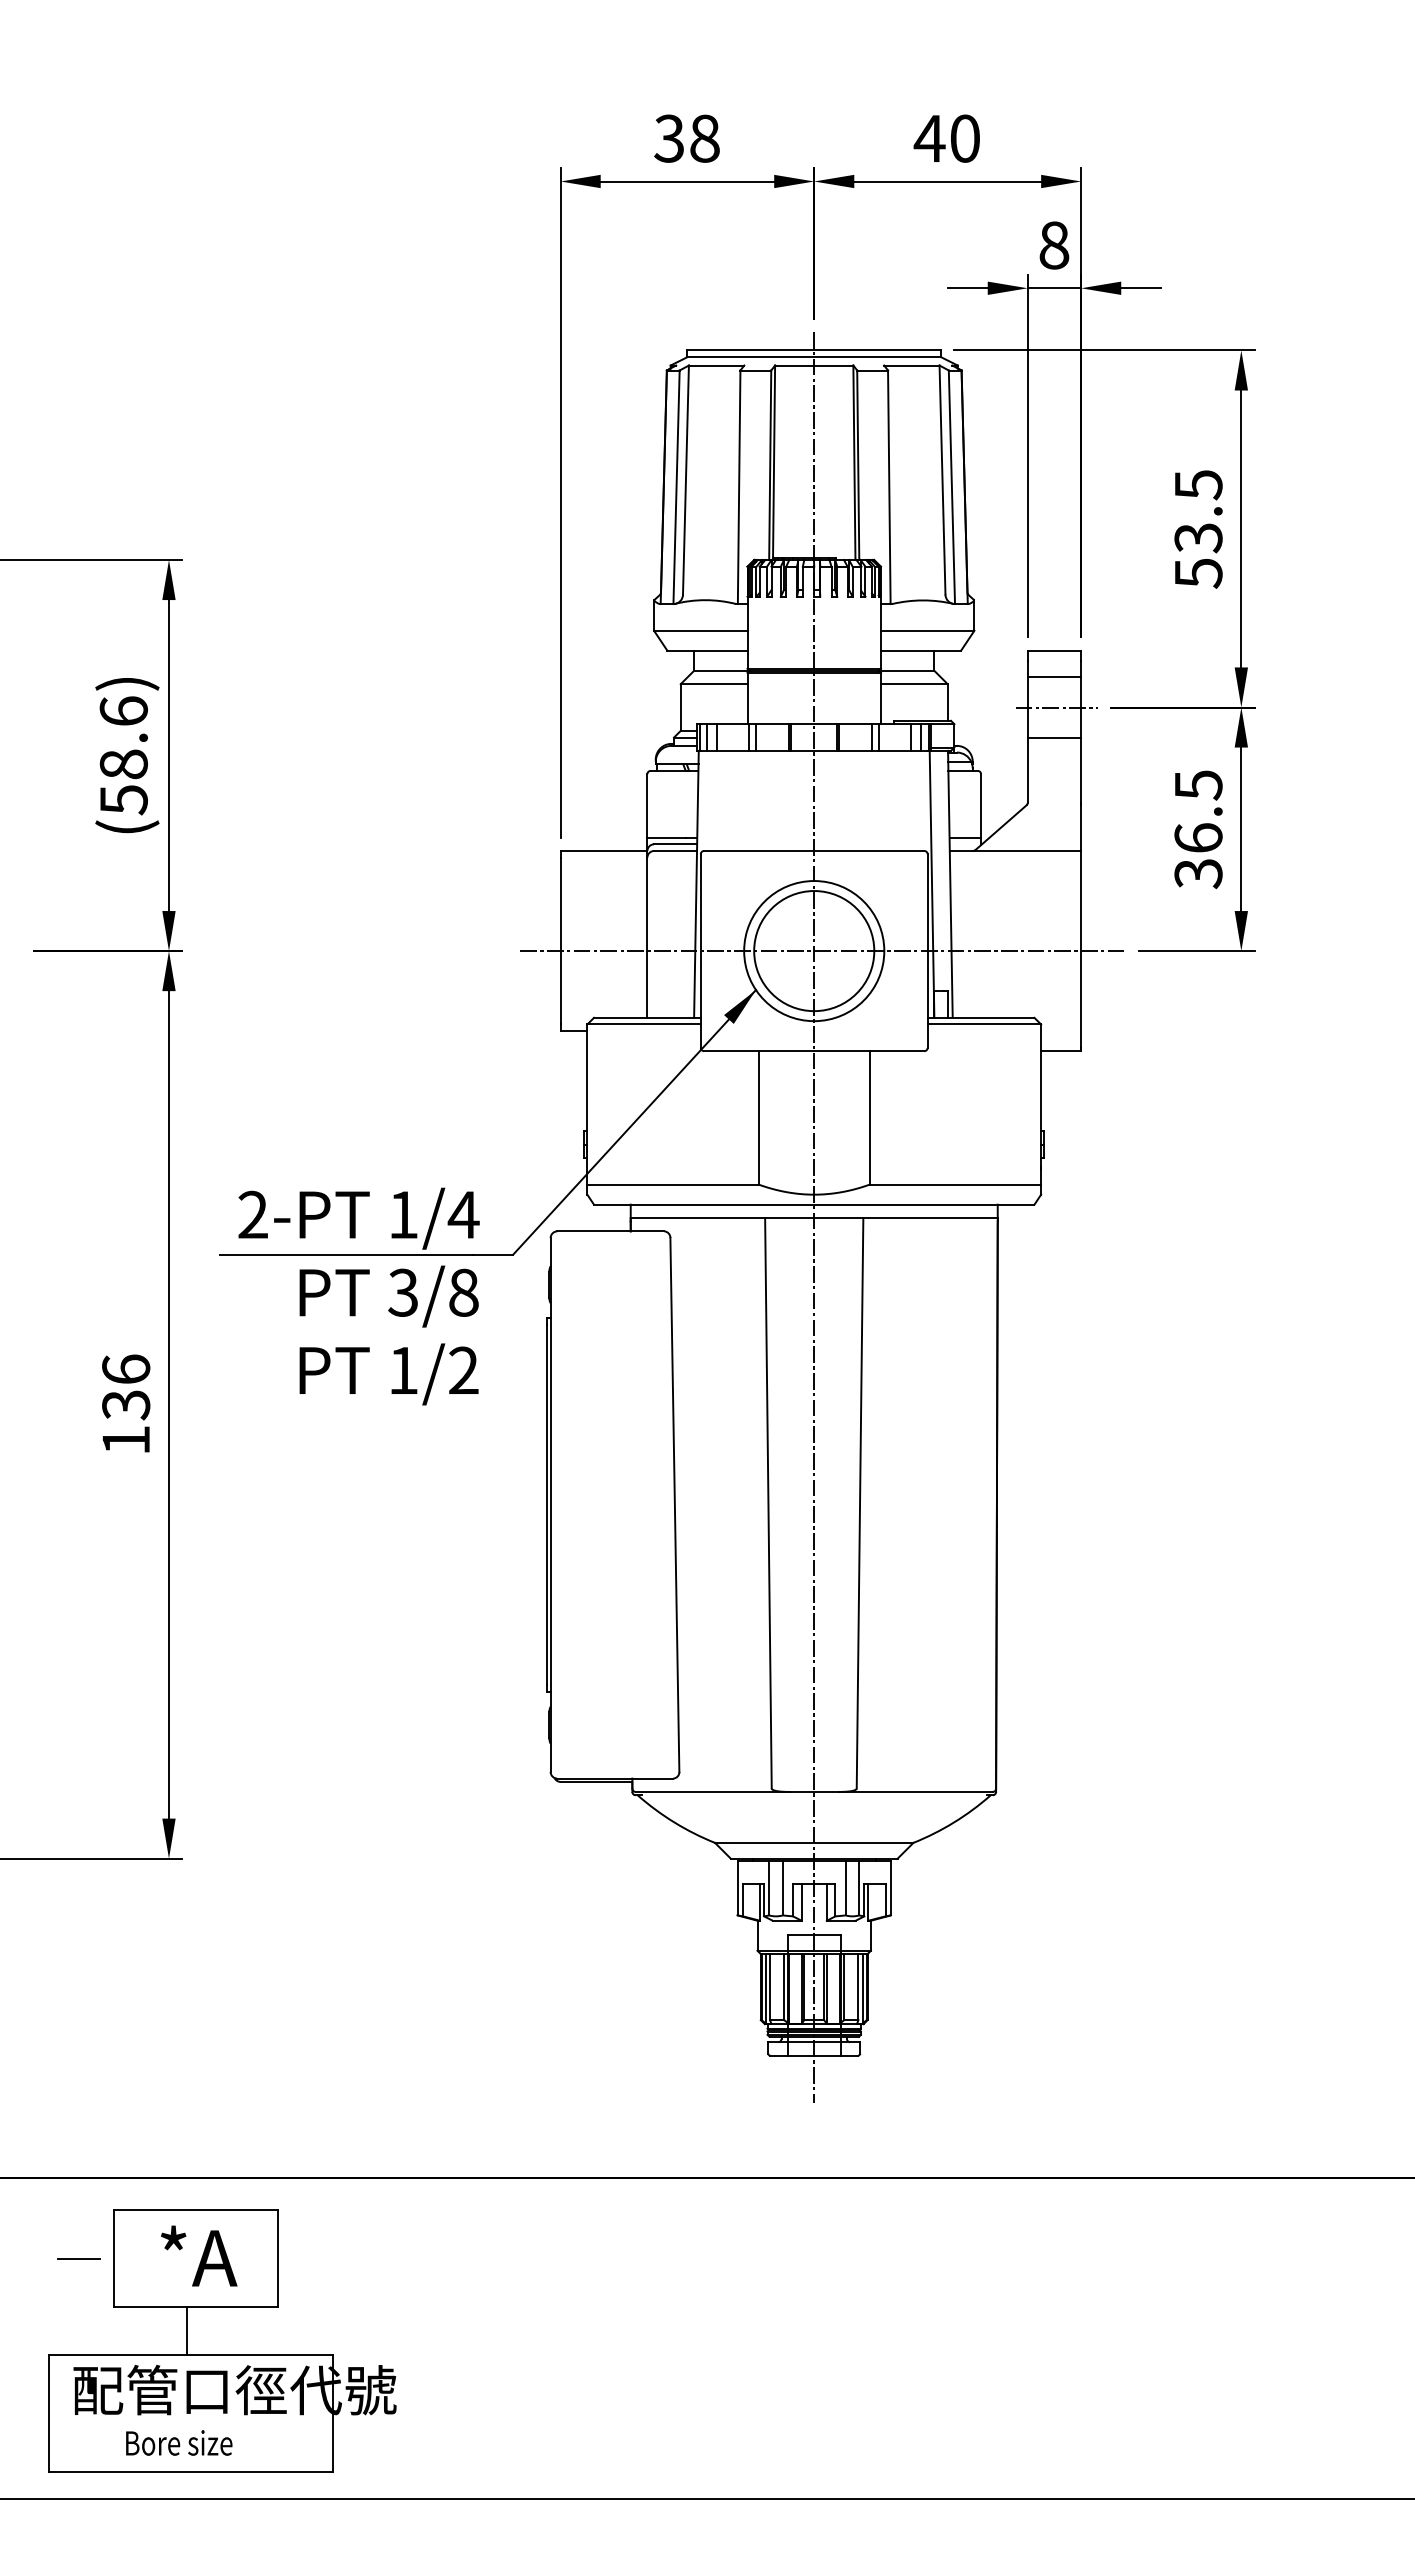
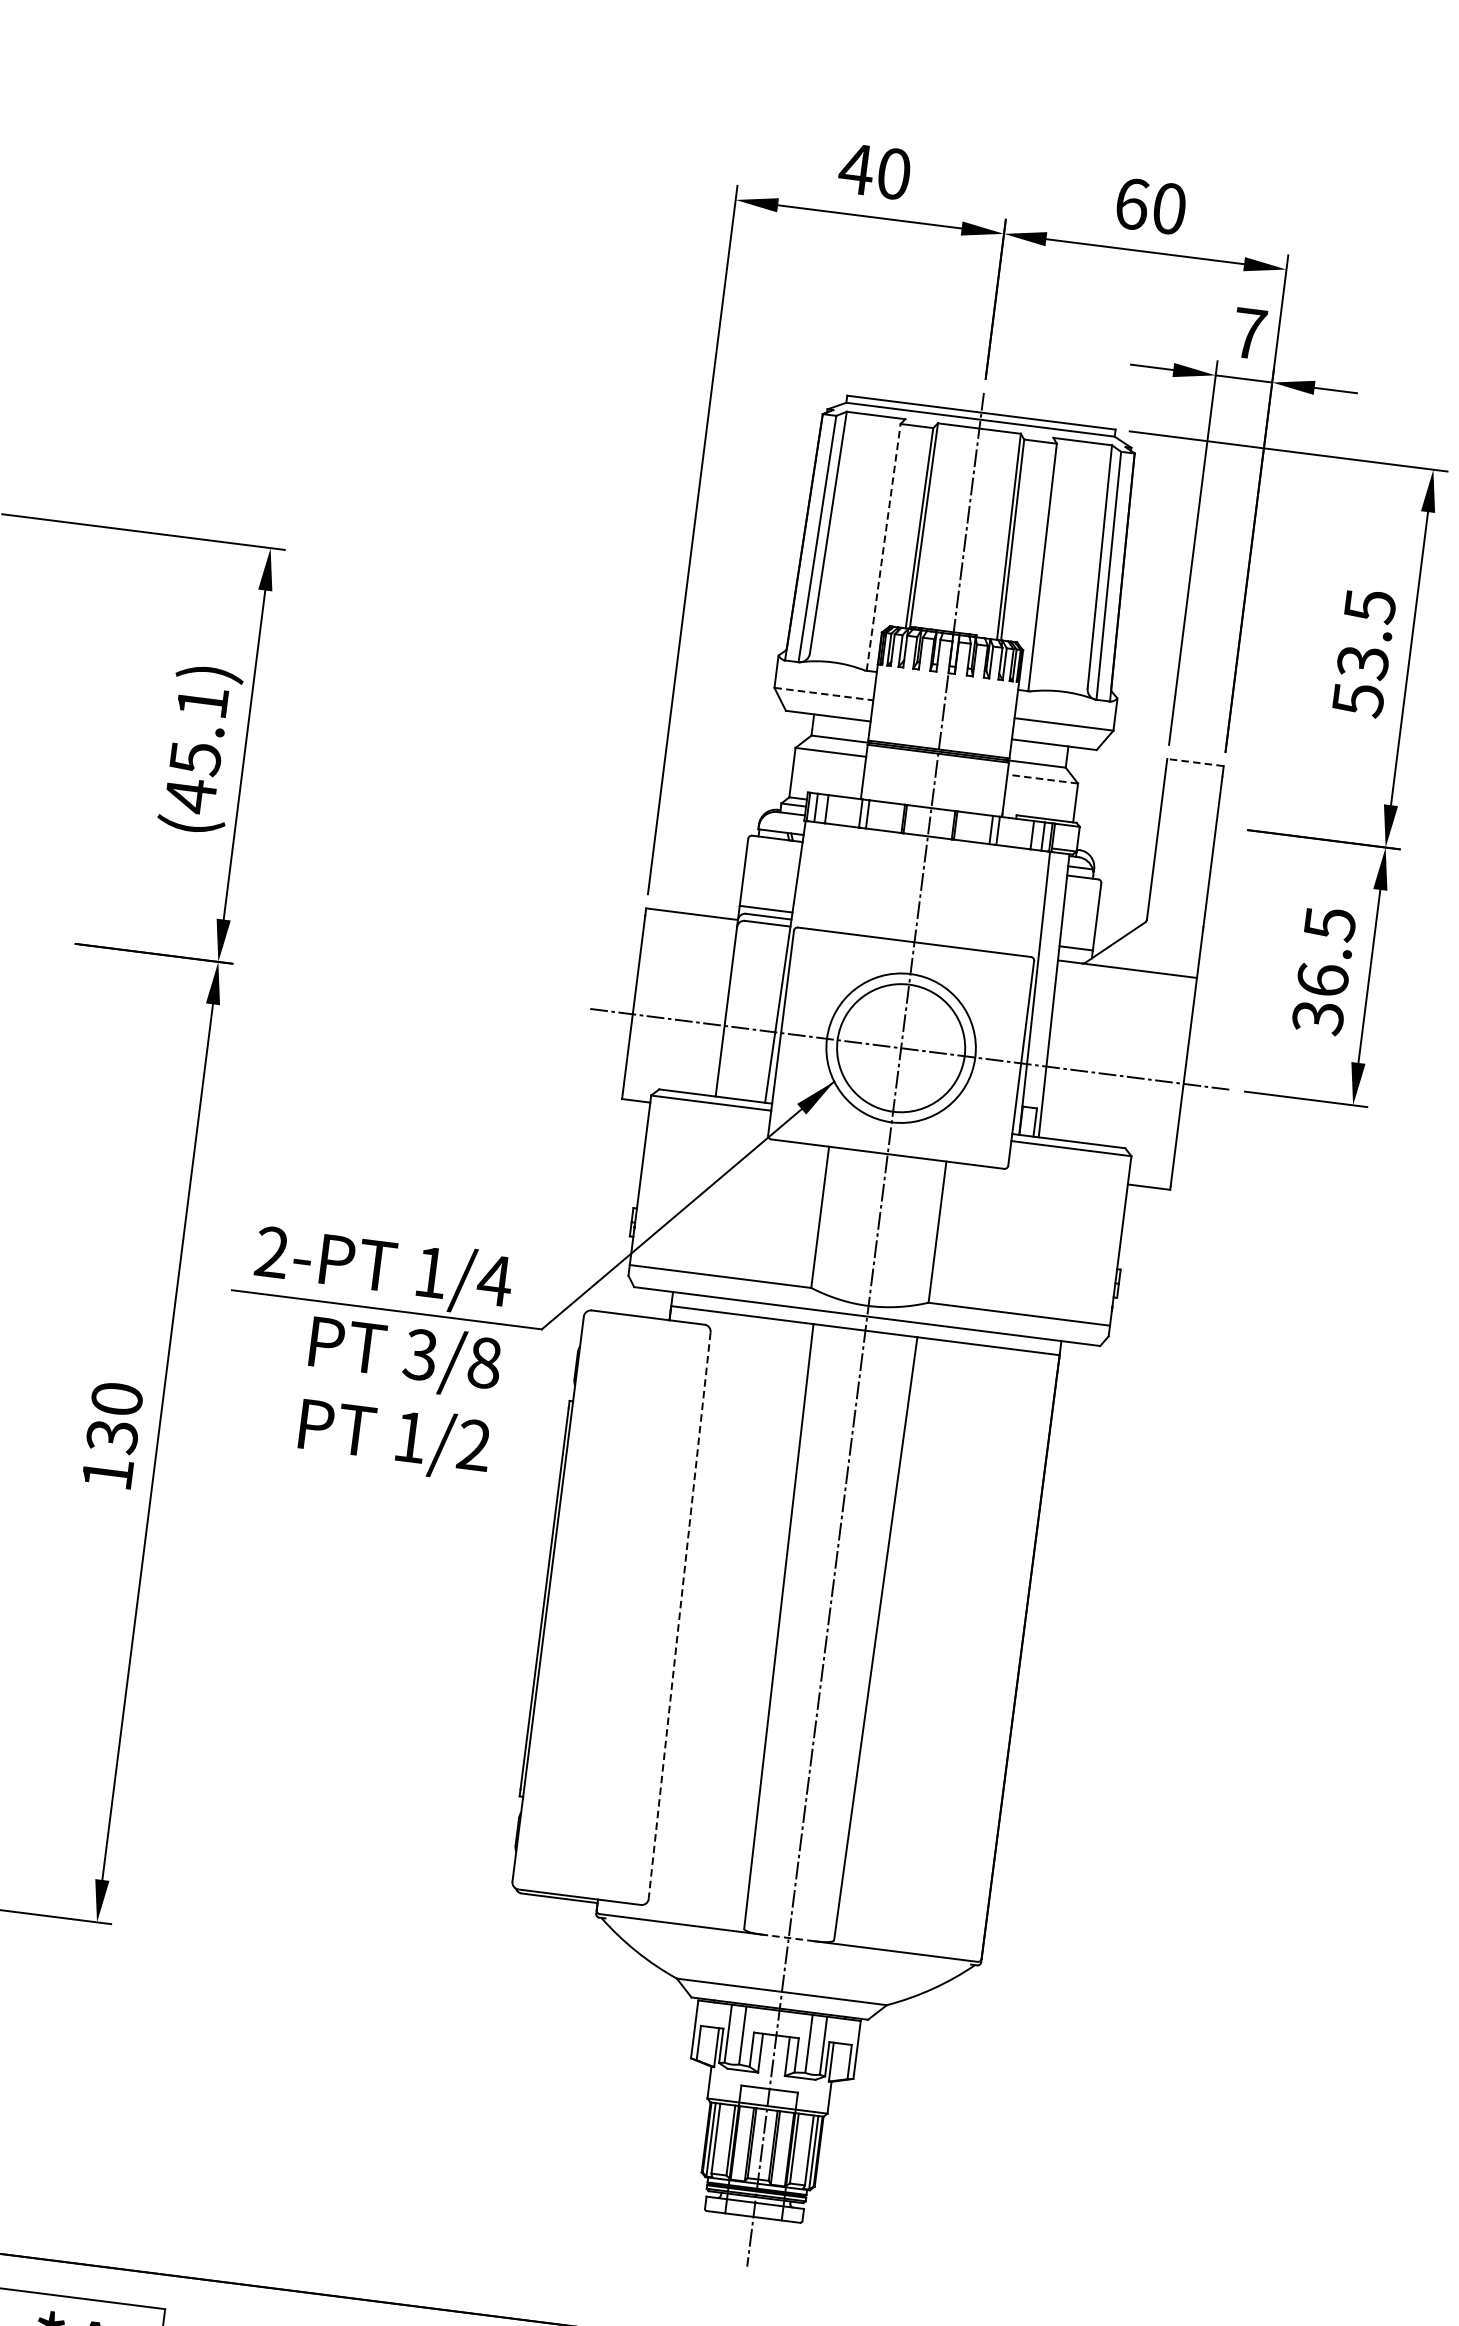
text: (686, 138) -> (874, 171), 38 -> 40
text: (929, 138) -> (1131, 203), 40 -> 60
text: (1054, 245) -> (1249, 333), 8 -> 7
line: (739, 487) -> (884, 547), solid -> dashed
line: (700, 630) -> (823, 693), solid -> dashed
line: (1054, 650) -> (1195, 762), solid -> dashed
line: (1054, 677) -> (1191, 790), removed
line: (913, 684) -> (1041, 779), solid -> dashed
line: (1056, 707) -> (1190, 822), removed
line: (1054, 737) -> (1183, 854), removed
text: (123, 756) -> (196, 749), (58.6) -> (45.1)
text: (126, 1368) -> (117, 1397), 136 -> 130
line: (674, 1504) -> (679, 1615), solid -> dashed
line: (813, 1791) -> (788, 1937), solid -> dashed

